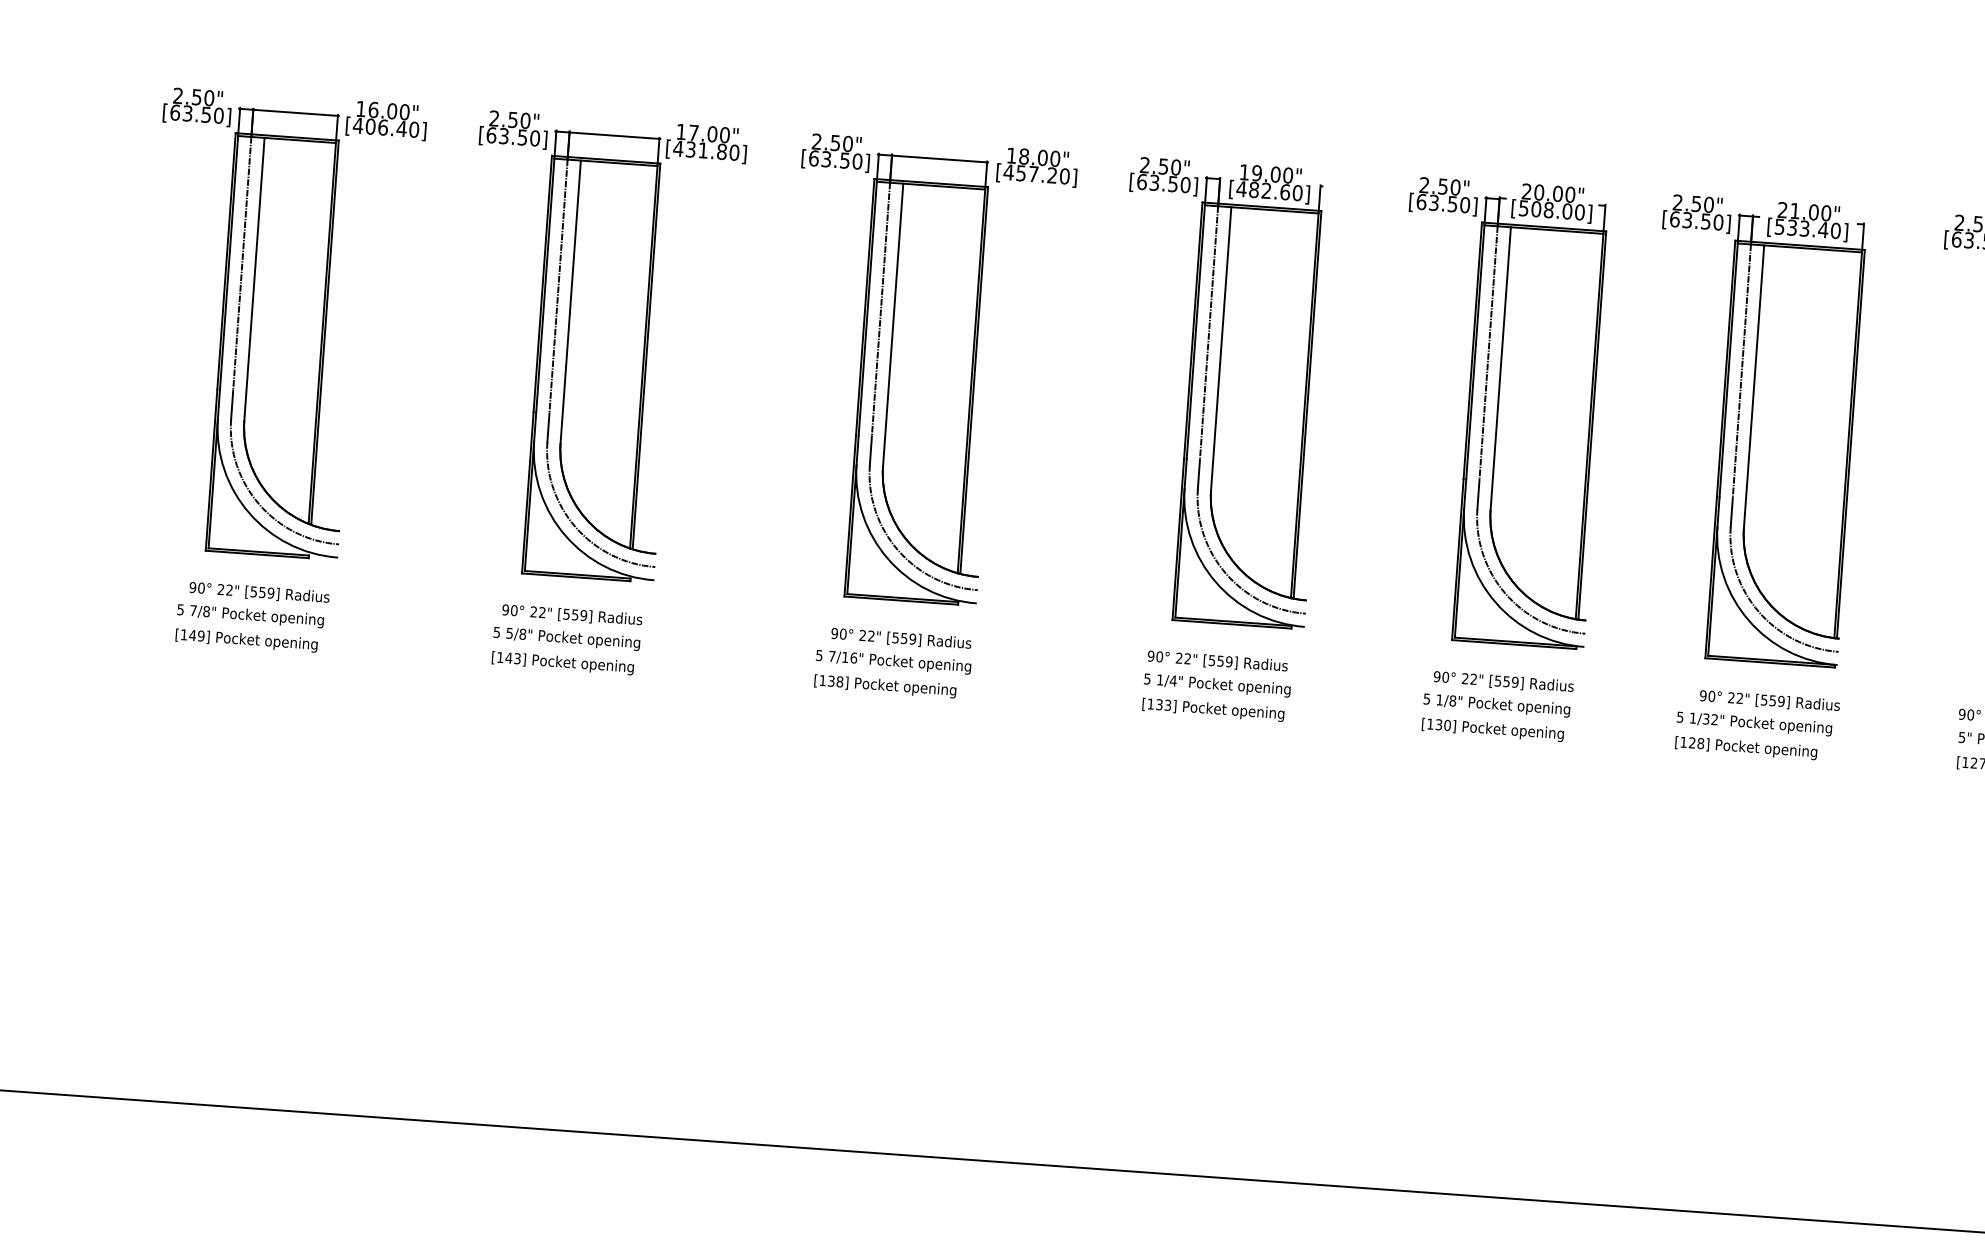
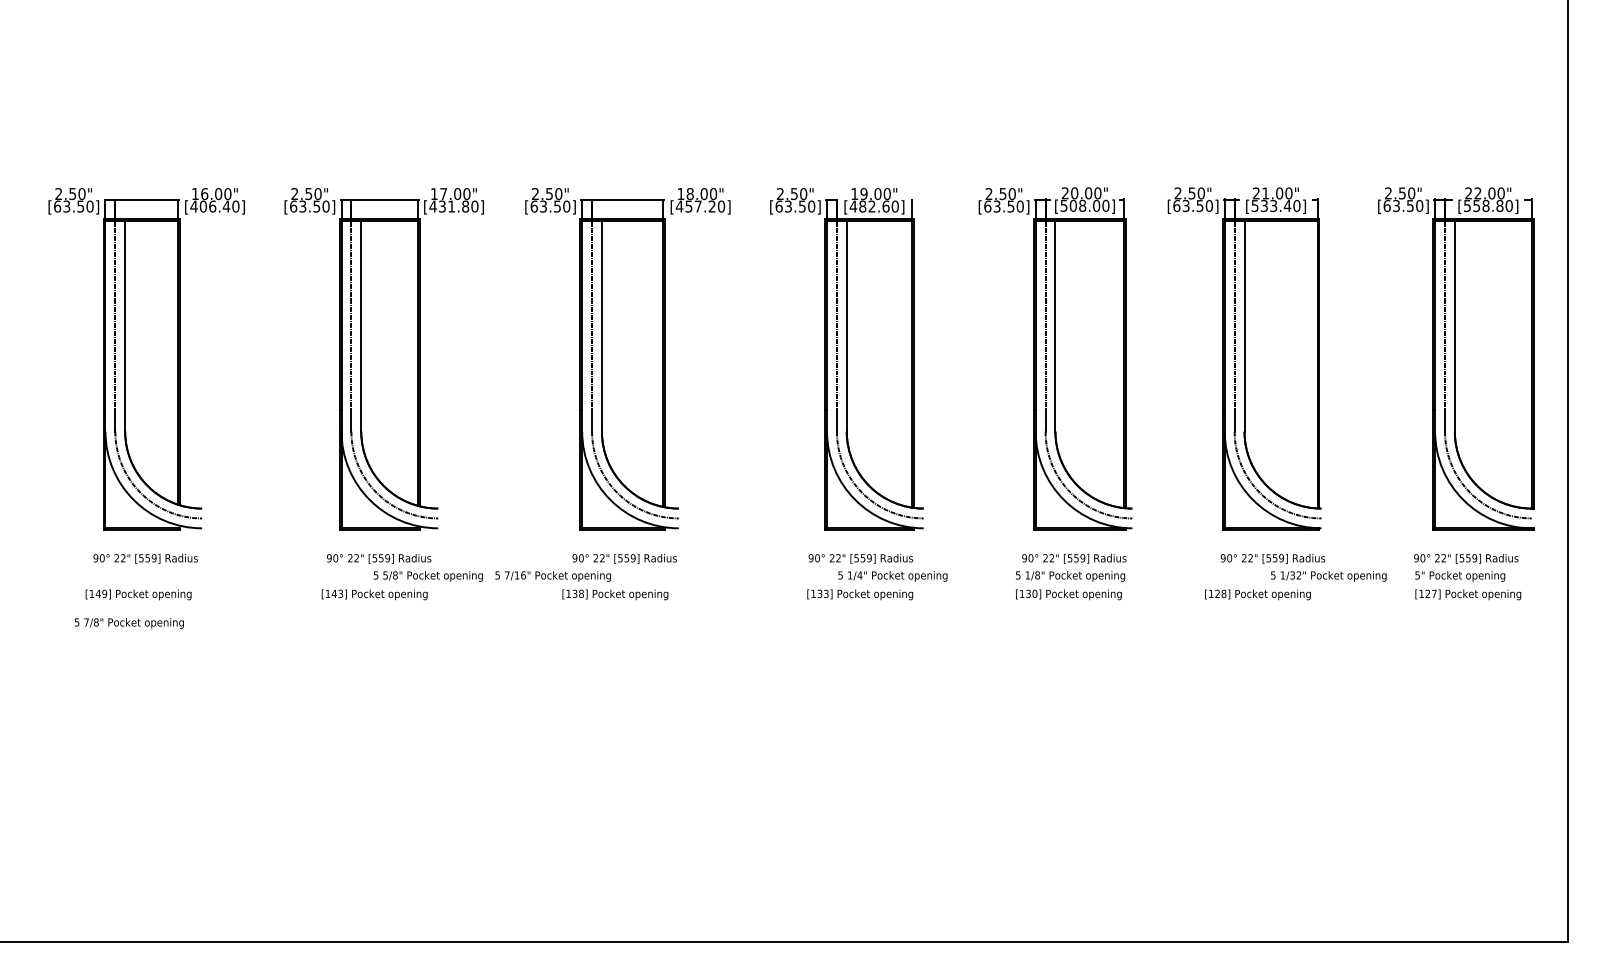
text: (249, 616) -> (128, 623), moved
text: (565, 638) -> (427, 576), moved
text: (892, 662) -> (552, 576), moved
text: (1216, 685) -> (892, 576), moved
text: (1754, 723) -> (1328, 576), moved

